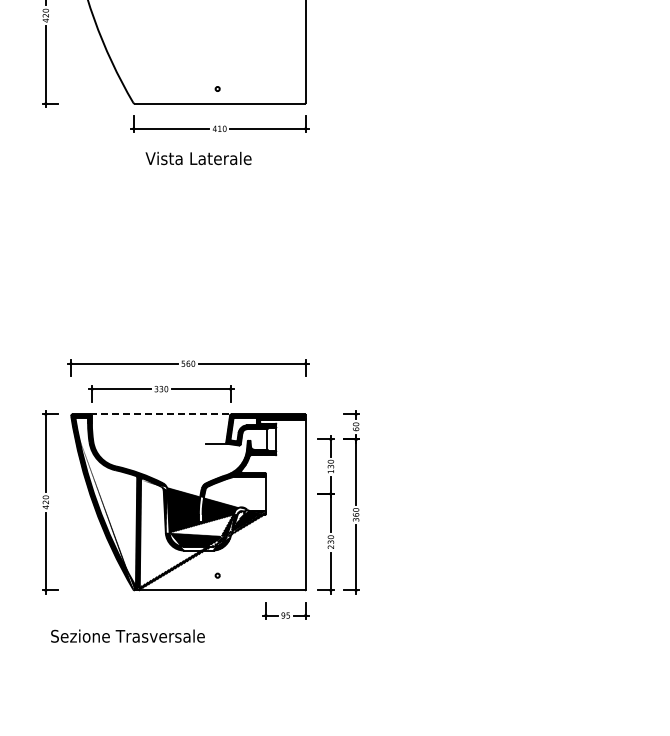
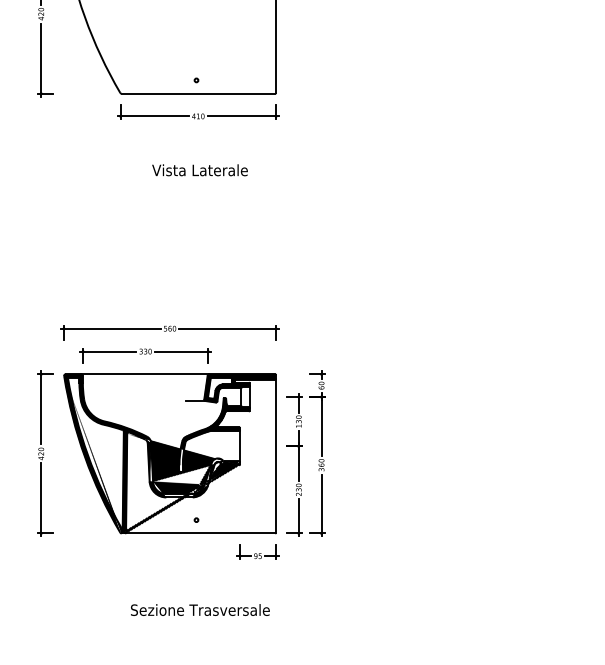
text: (198, 158) -> (199, 170), moved
line: (161, 414) -> (145, 374), dashed -> solid
text: (127, 635) -> (199, 609), moved

